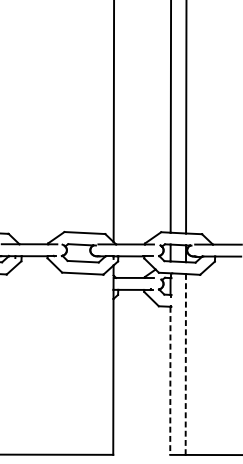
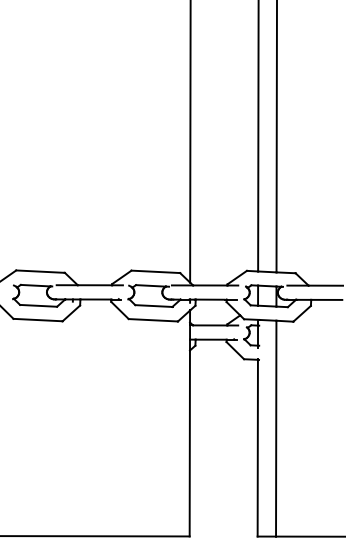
line: (186, 364) -> (276, 428), dashed -> solid
line: (170, 381) -> (257, 448), dashed -> solid

